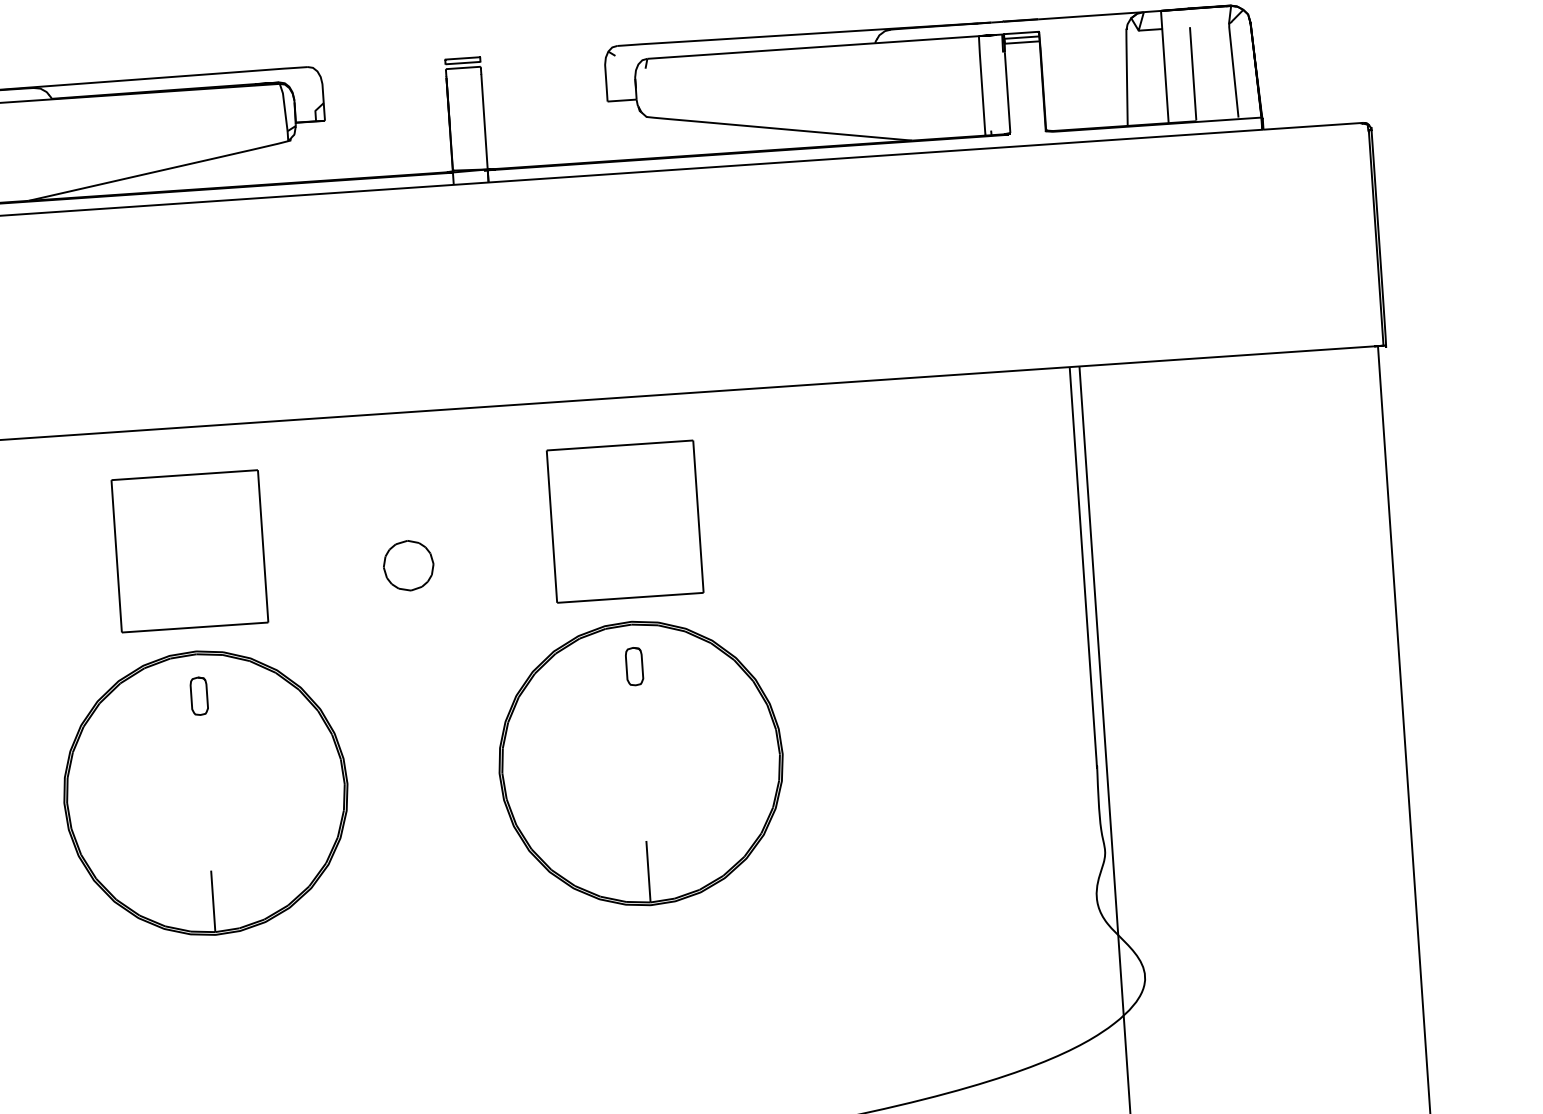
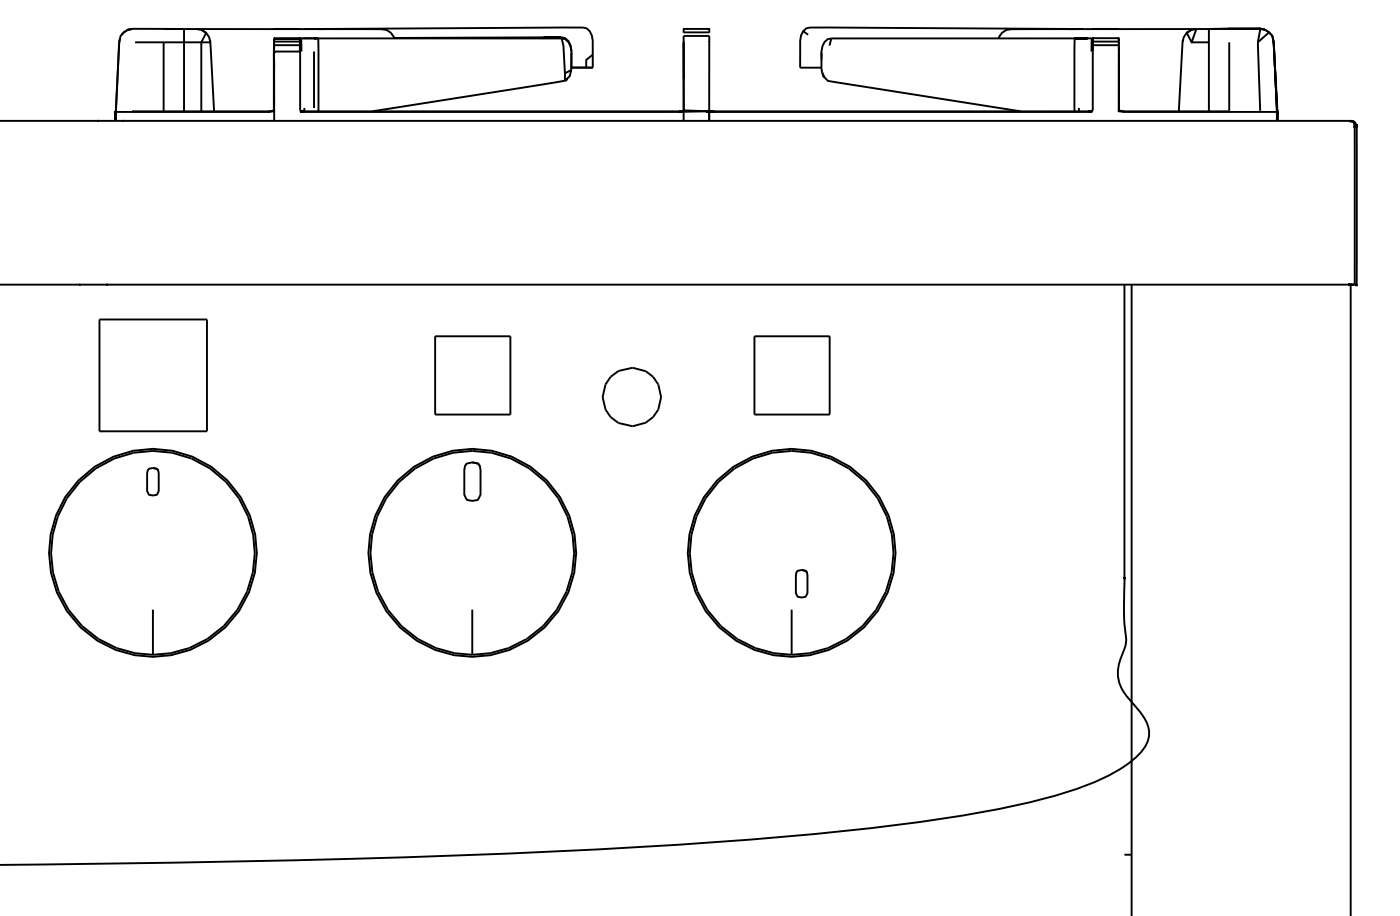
part: (624, 521) -> (791, 375), size x0.7
part: (189, 551) -> (472, 375), size x0.7
part: (408, 565) -> (631, 396), size x1.6
part: (634, 666) -> (801, 583), moved
part: (198, 696) -> (471, 481), size x1.4

